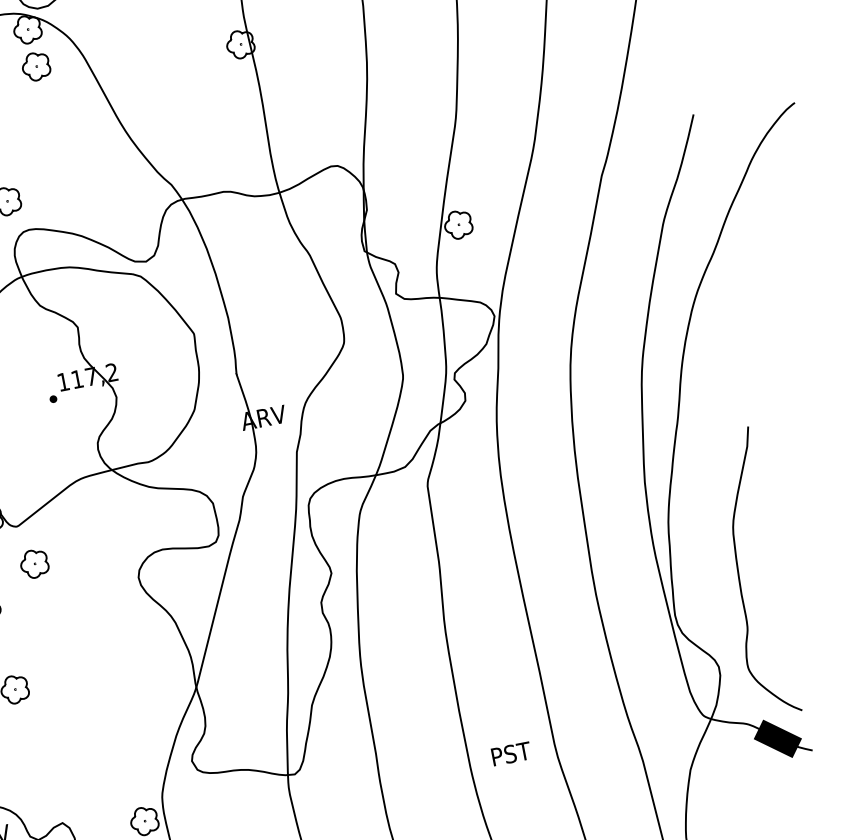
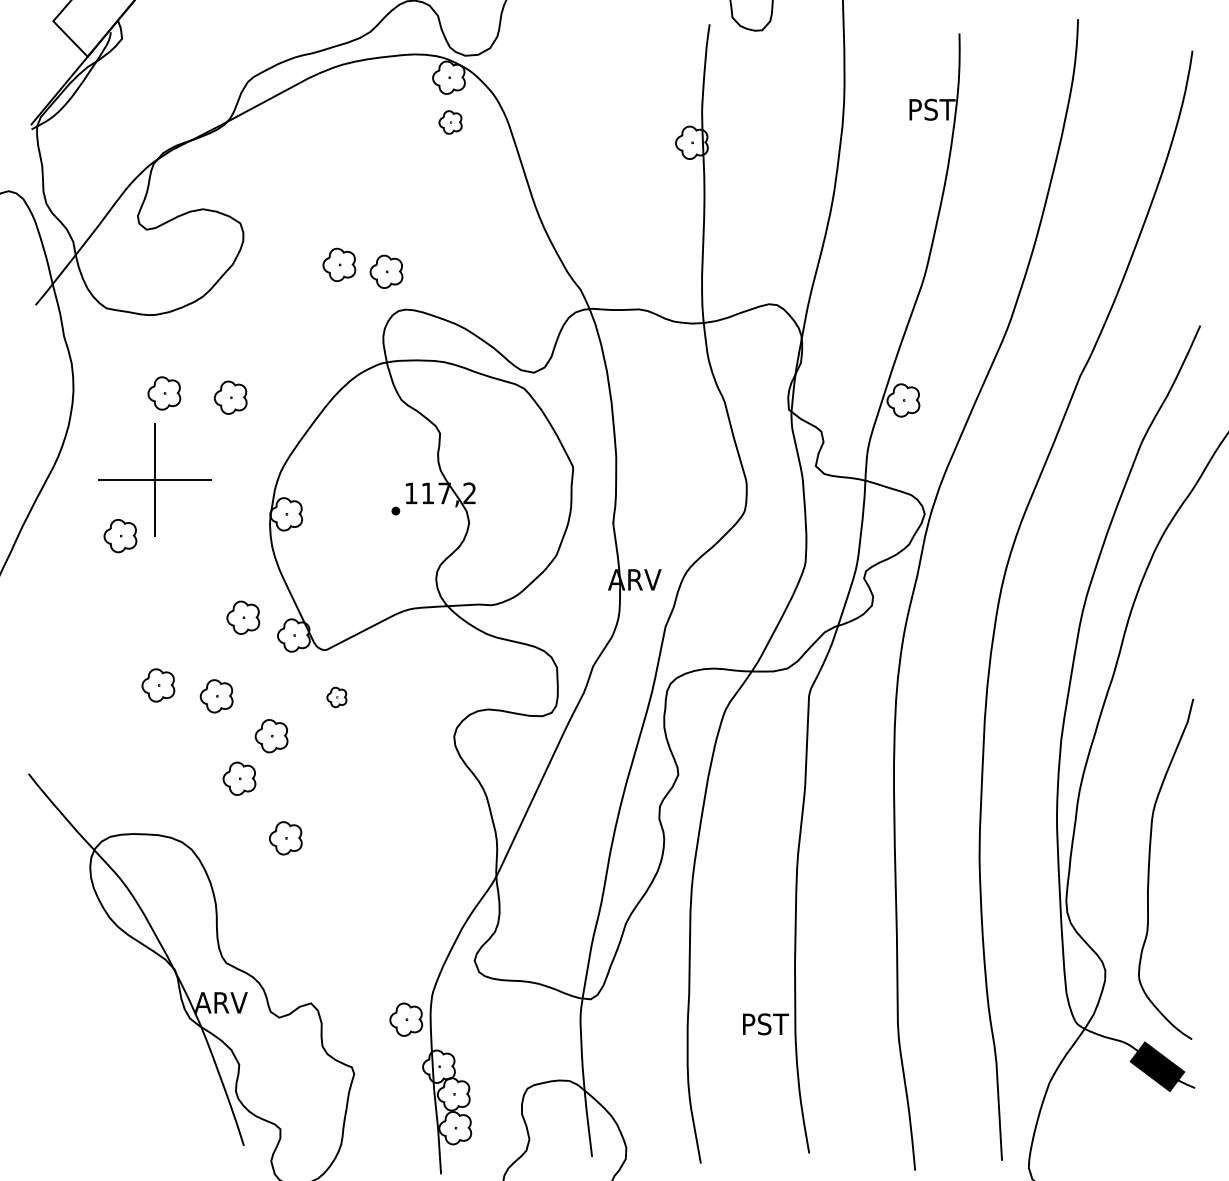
part: (36, 66) -> (450, 122), size x0.7
part: (34, 564) -> (336, 697), size x0.6
text: (511, 754) -> (765, 1024), moved

